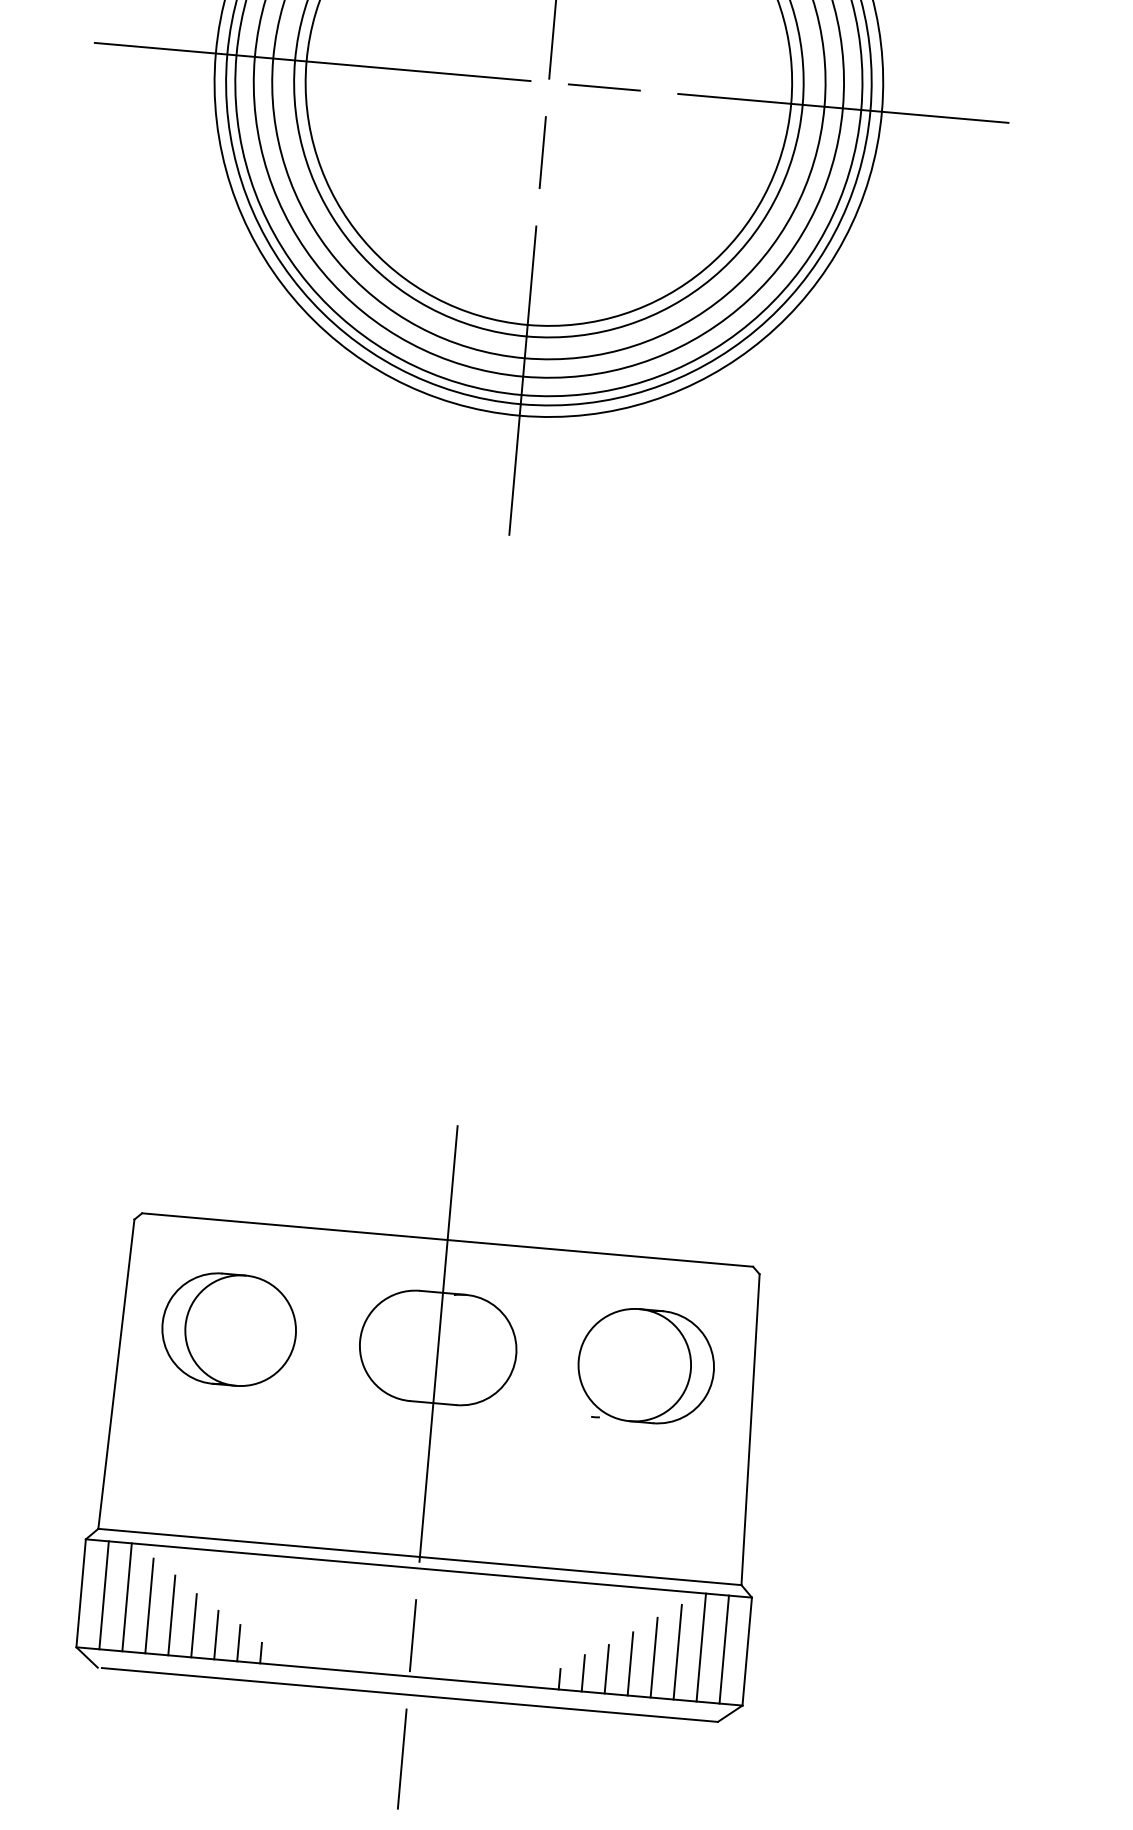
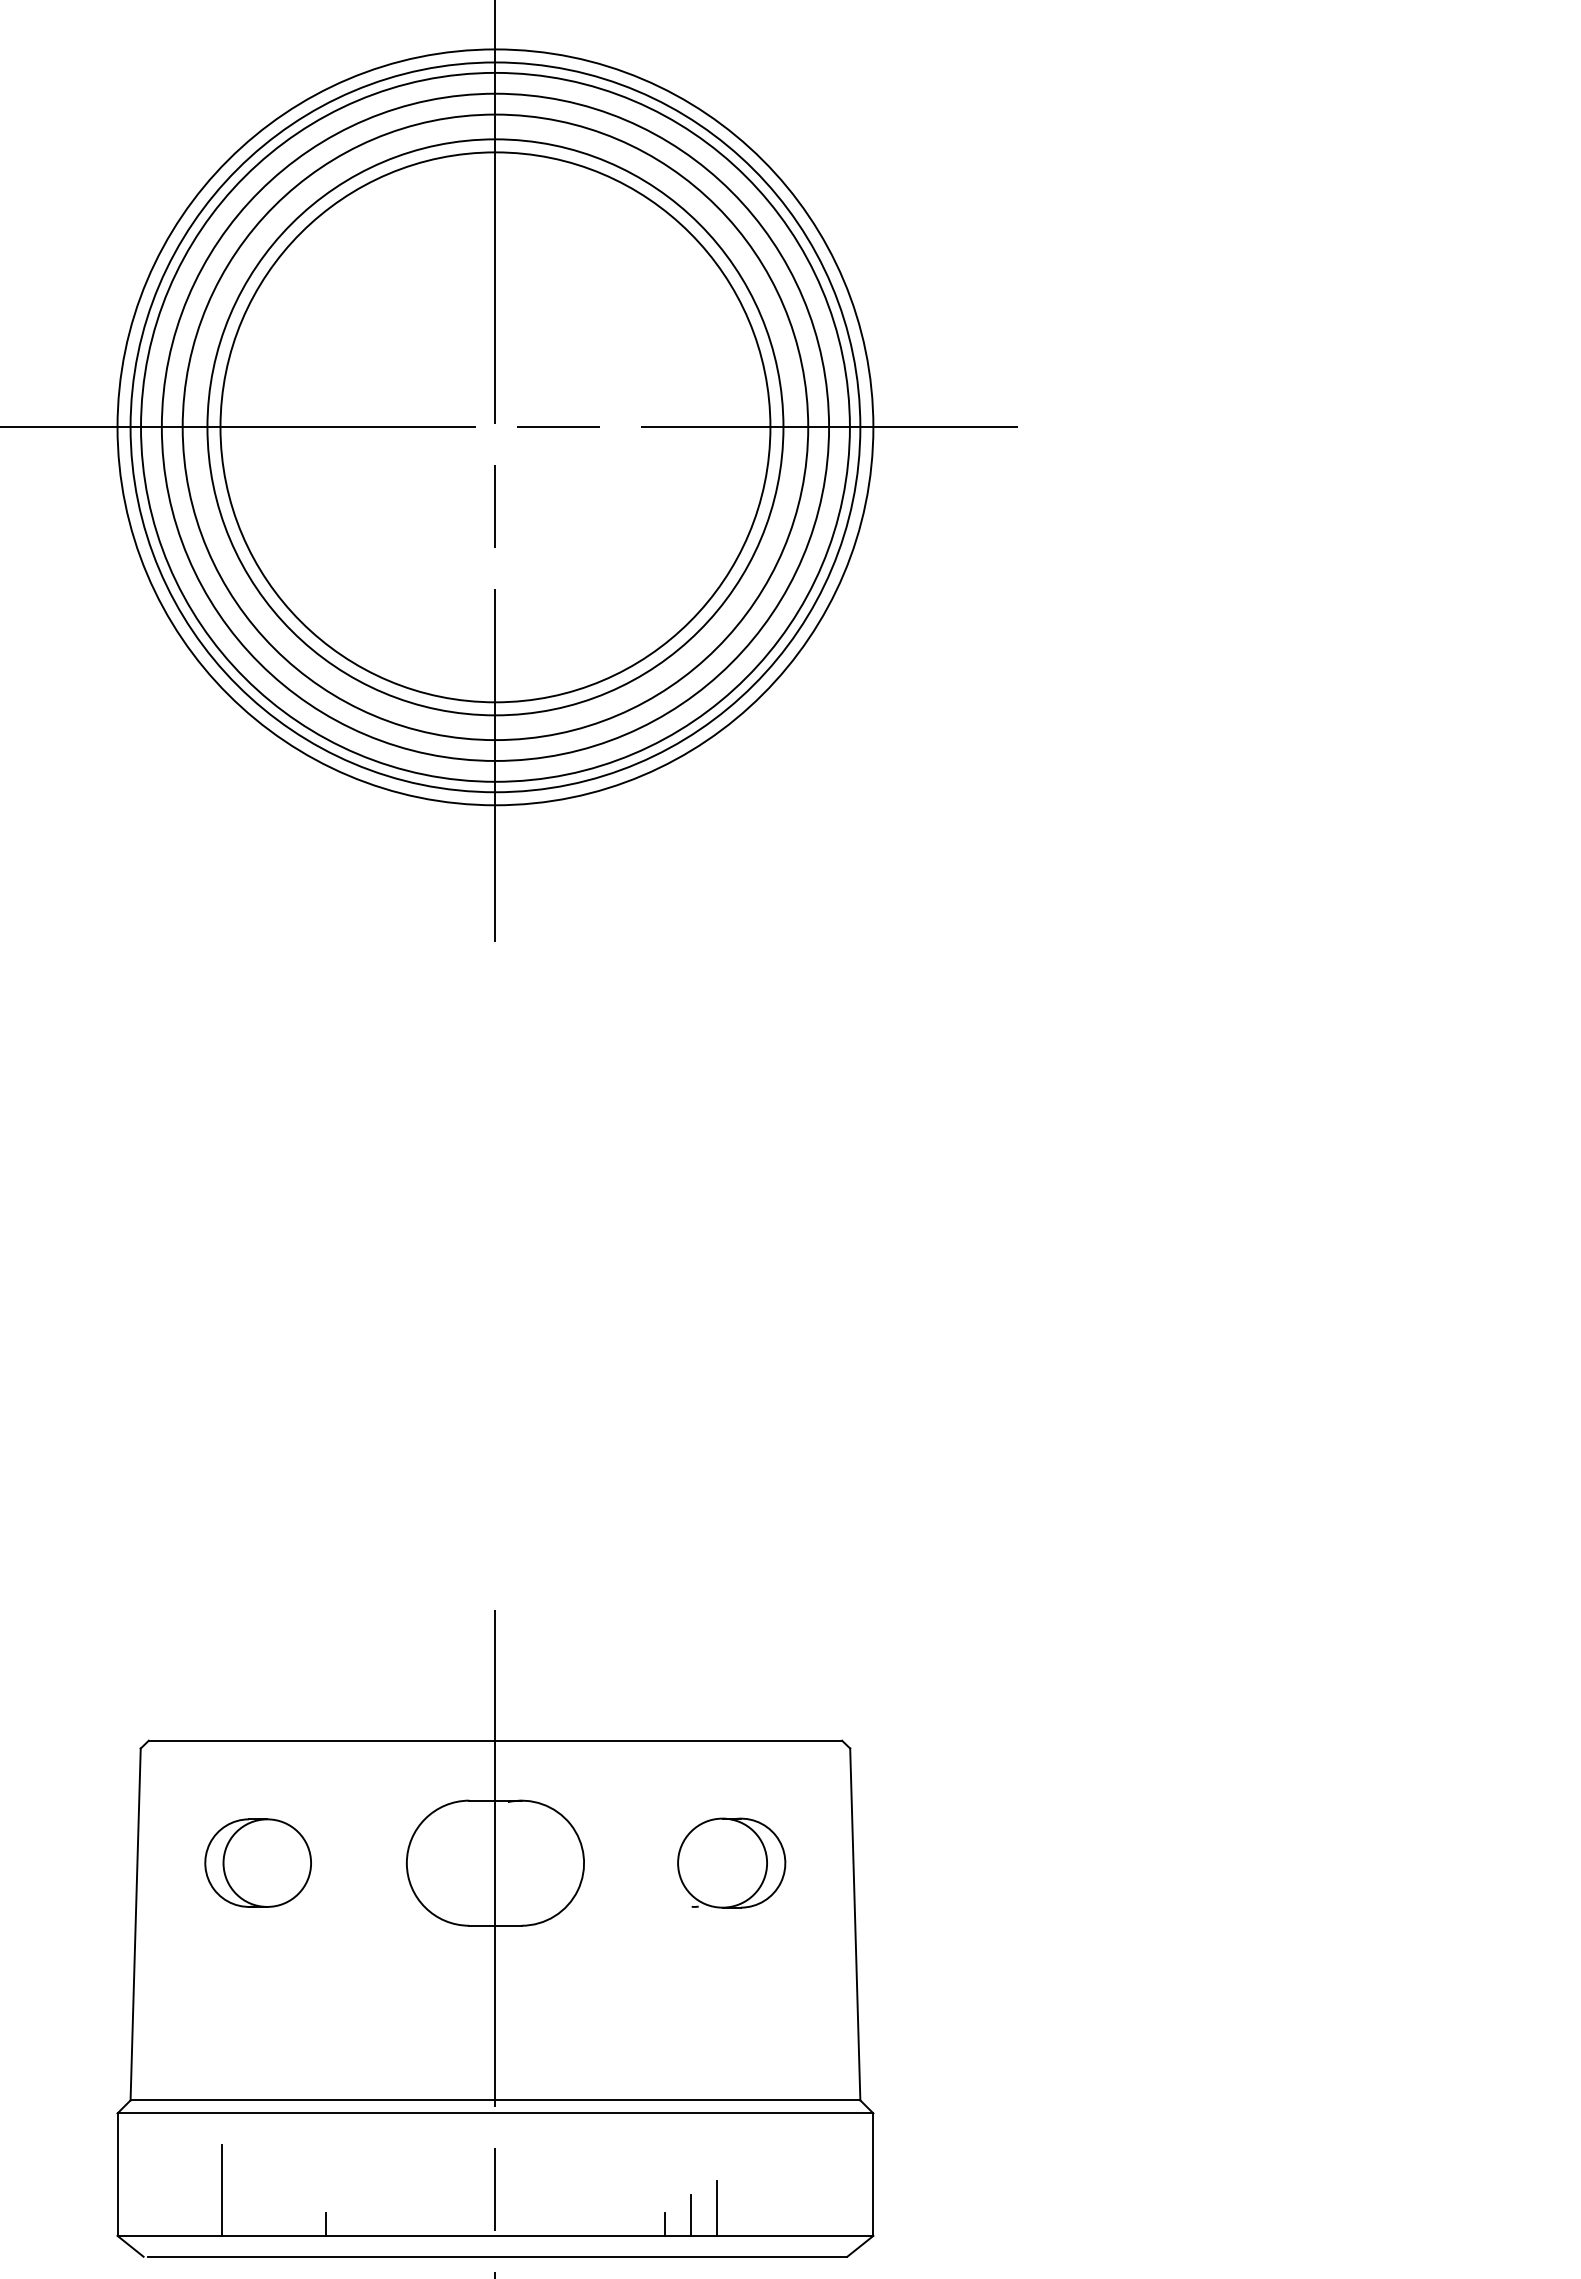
part: (228, 1329) -> (257, 1862), size x0.7
part: (646, 1365) -> (731, 1862), size x0.7
line: (104, 1595) -> (143, 2174), removed
line: (126, 1597) -> (169, 2174), removed
line: (149, 1605) -> (195, 2181), removed
line: (193, 1625) -> (247, 2199), removed
line: (216, 1634) -> (273, 2207), removed
line: (238, 1642) -> (299, 2214), removed
line: (701, 1647) -> (821, 2174), removed
line: (724, 1649) -> (847, 2174), removed
line: (678, 1651) -> (795, 2181), removed
line: (654, 1657) -> (769, 2190), removed
line: (630, 1663) -> (743, 2199), removed

